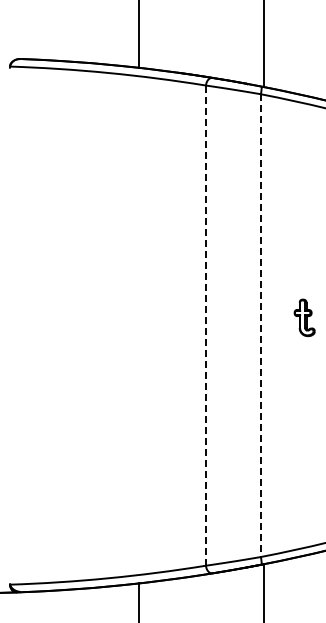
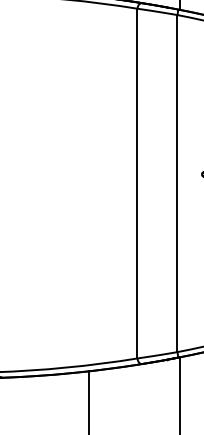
line: (205, 326) -> (137, 184), dashed -> solid
line: (260, 326) -> (177, 184), dashed -> solid

